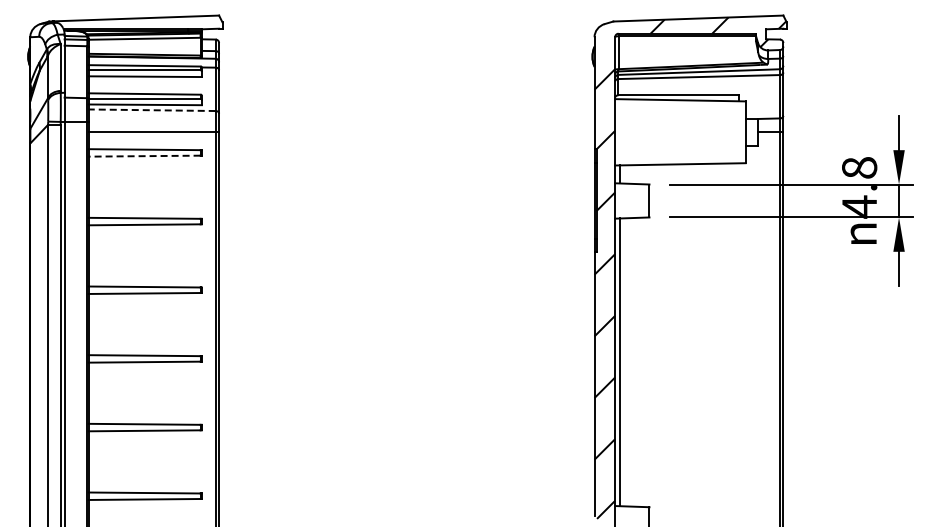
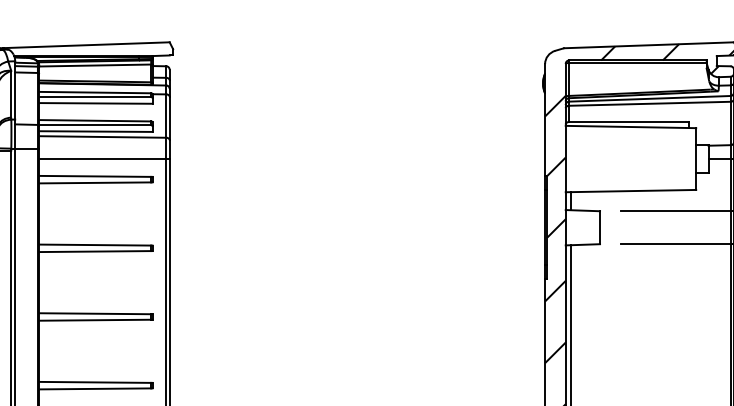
line: (152, 110) -> (103, 137), dashed -> solid
line: (144, 156) -> (95, 183), dashed -> solid

